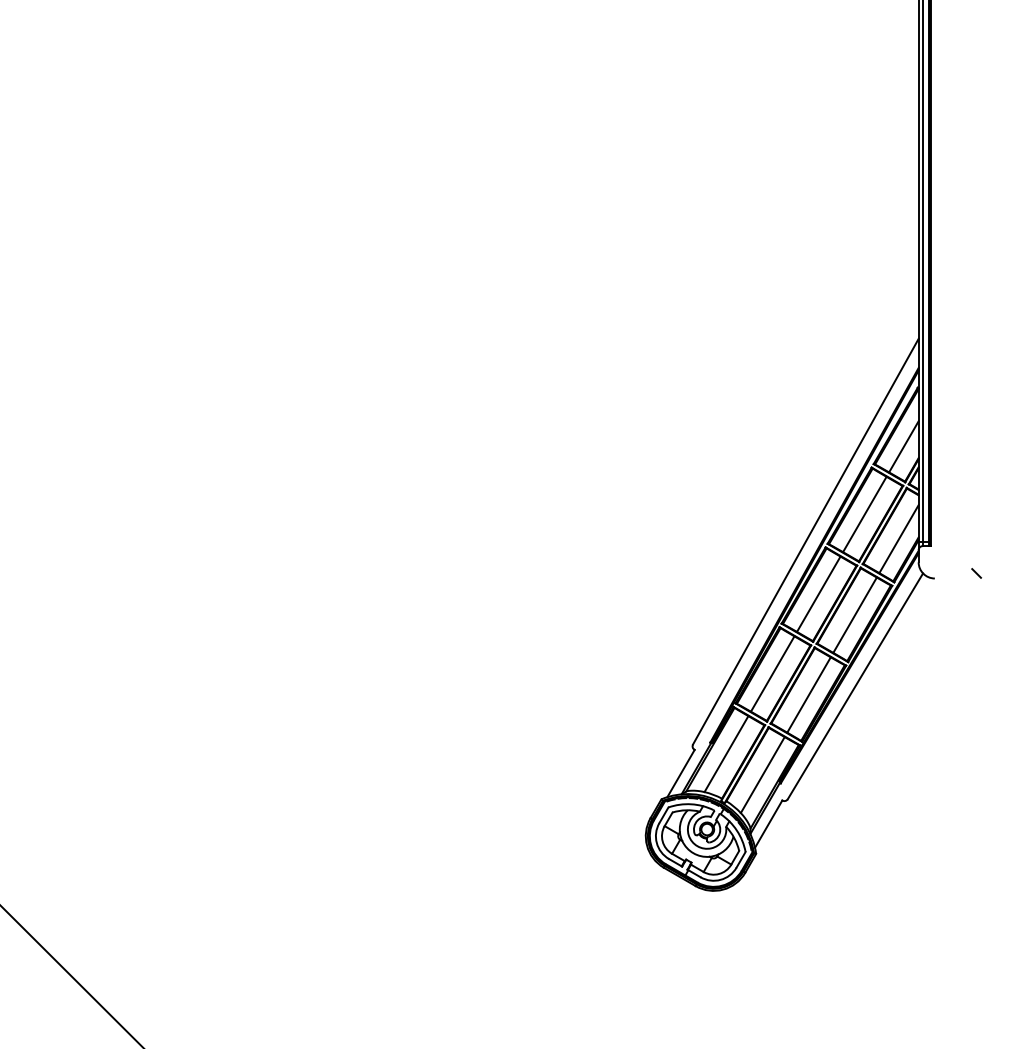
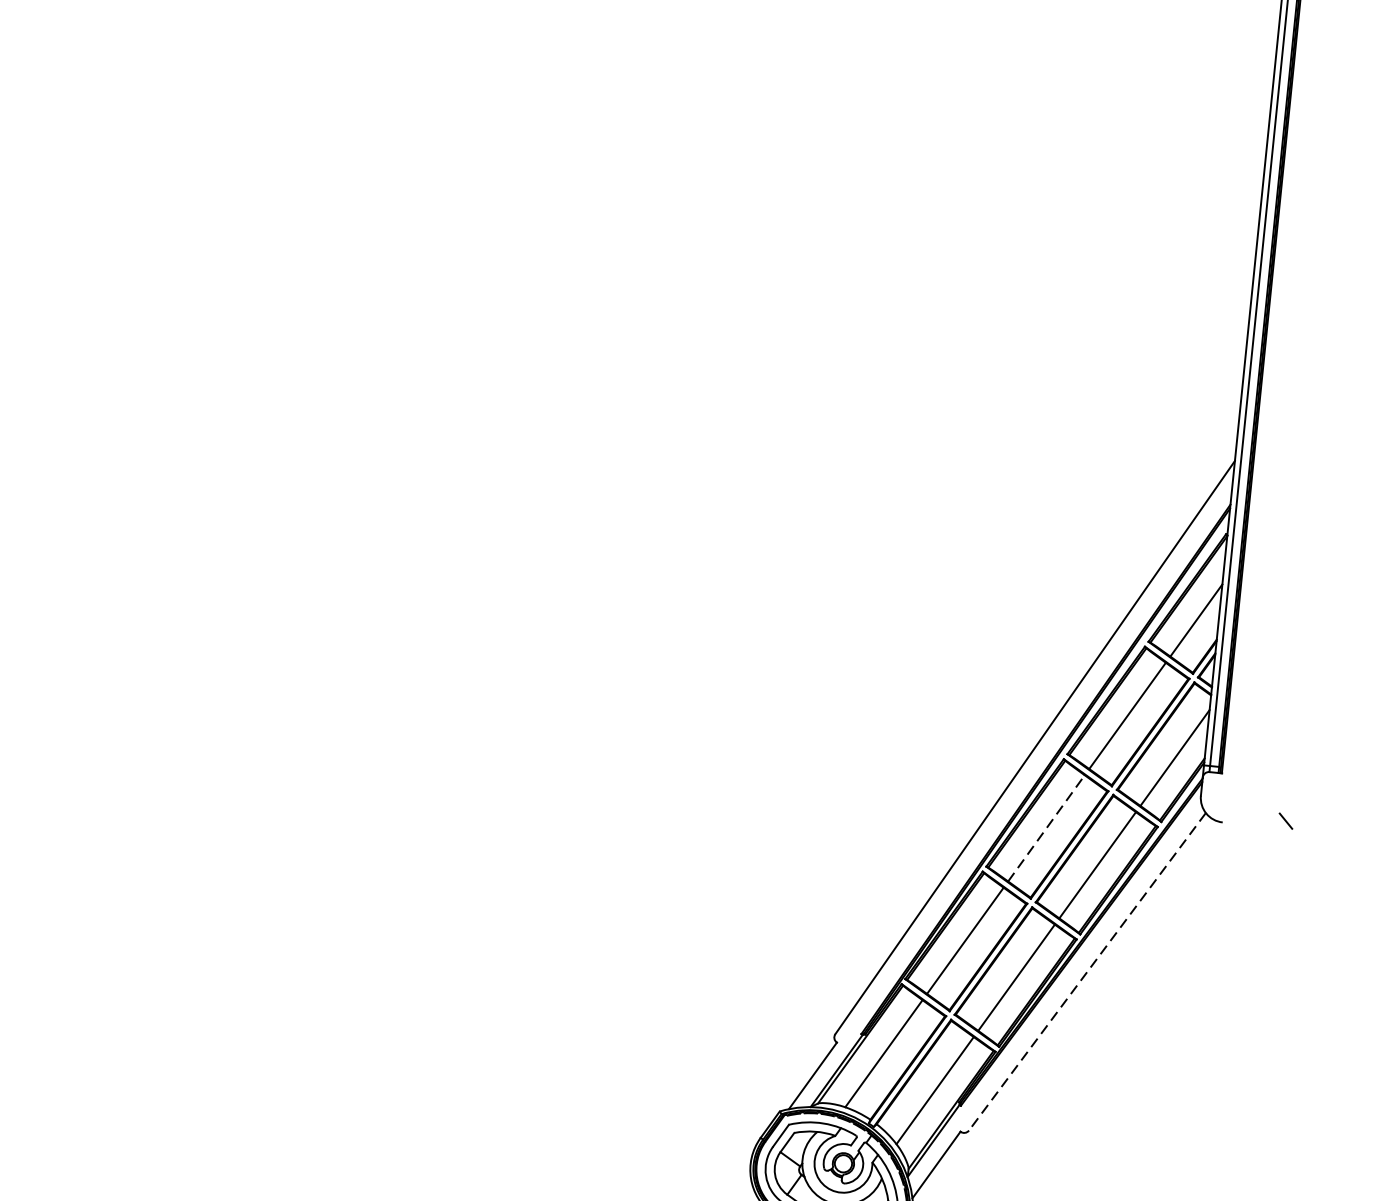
line: (819, 593) -> (1047, 827), solid -> dashed
line: (855, 686) -> (1087, 972), solid -> dashed

